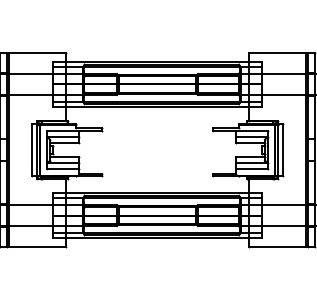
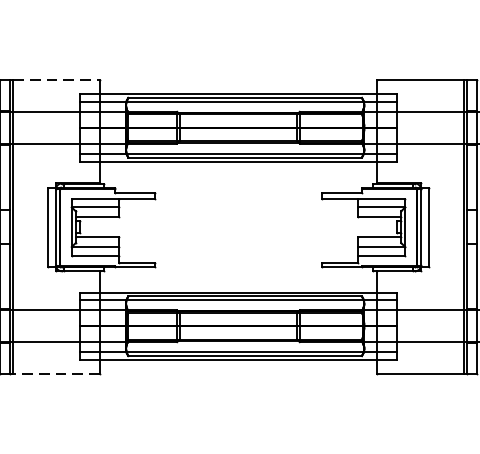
line: (37, 53) -> (56, 80), solid -> dashed
line: (36, 246) -> (55, 373), solid -> dashed

